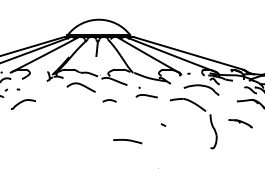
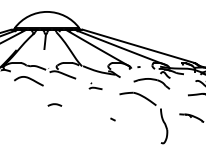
part: (146, 92) -> (95, 86), size x0.6
curve: (109, 100) -> (54, 104), moved
curve: (127, 141) -> (76, 136), removed

